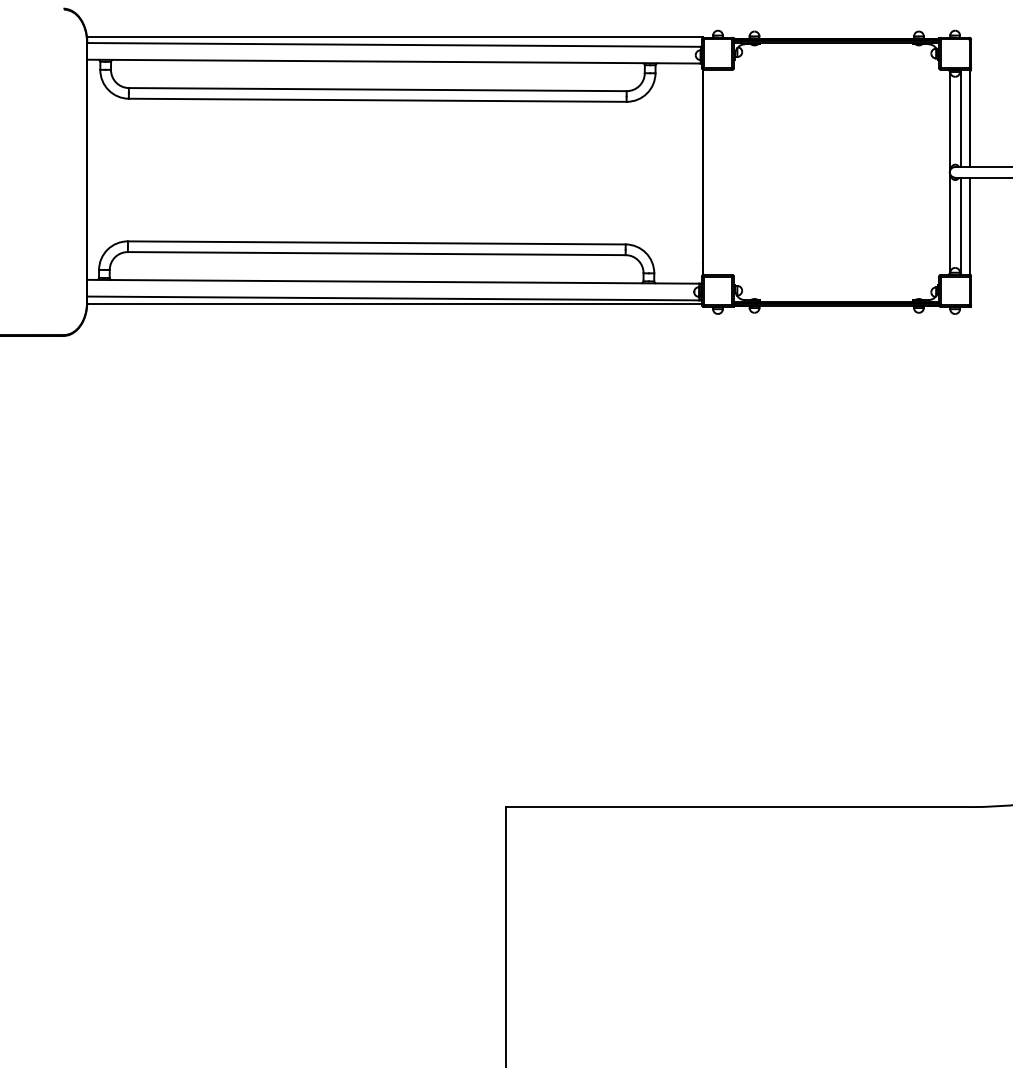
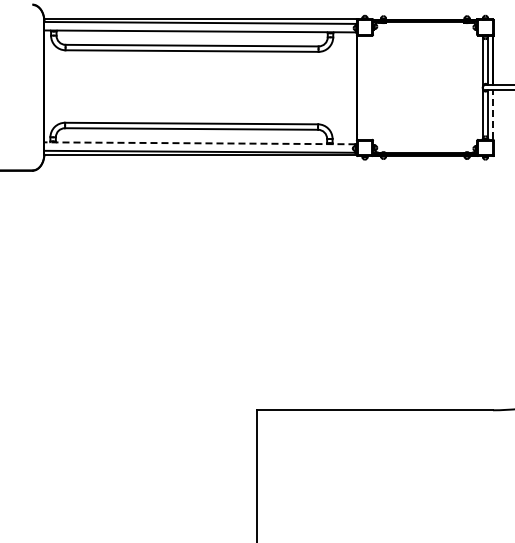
line: (970, 225) -> (493, 114), solid -> dashed
line: (392, 282) -> (199, 143), solid -> dashed

